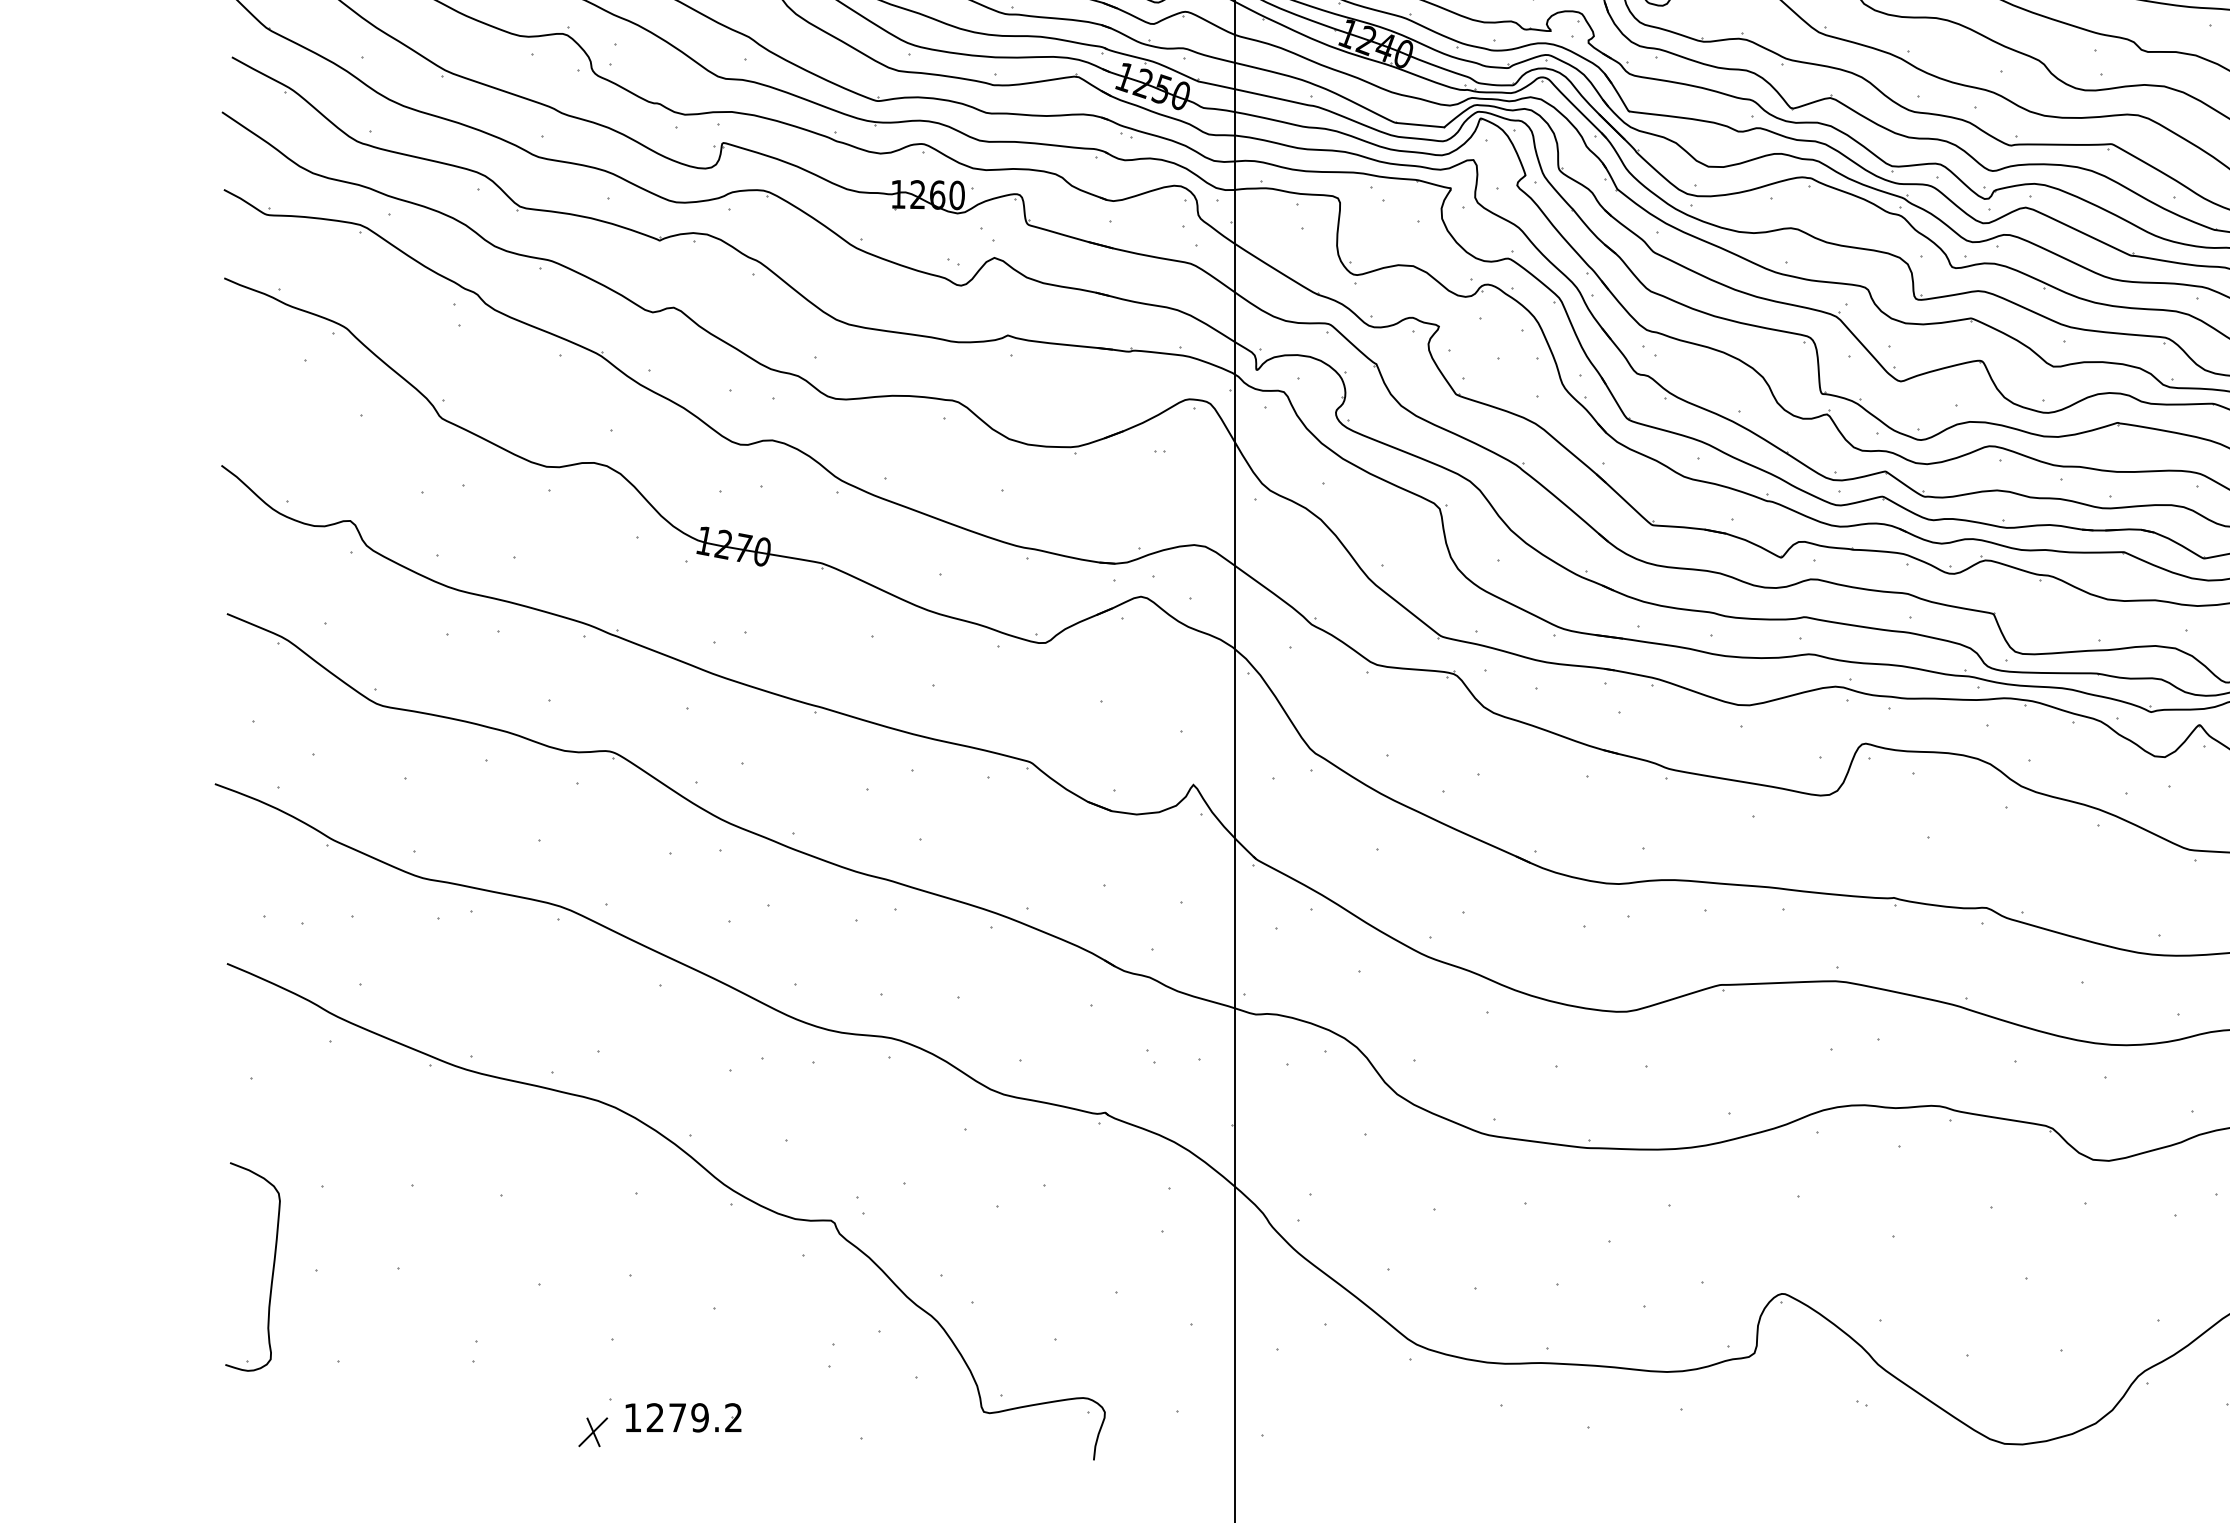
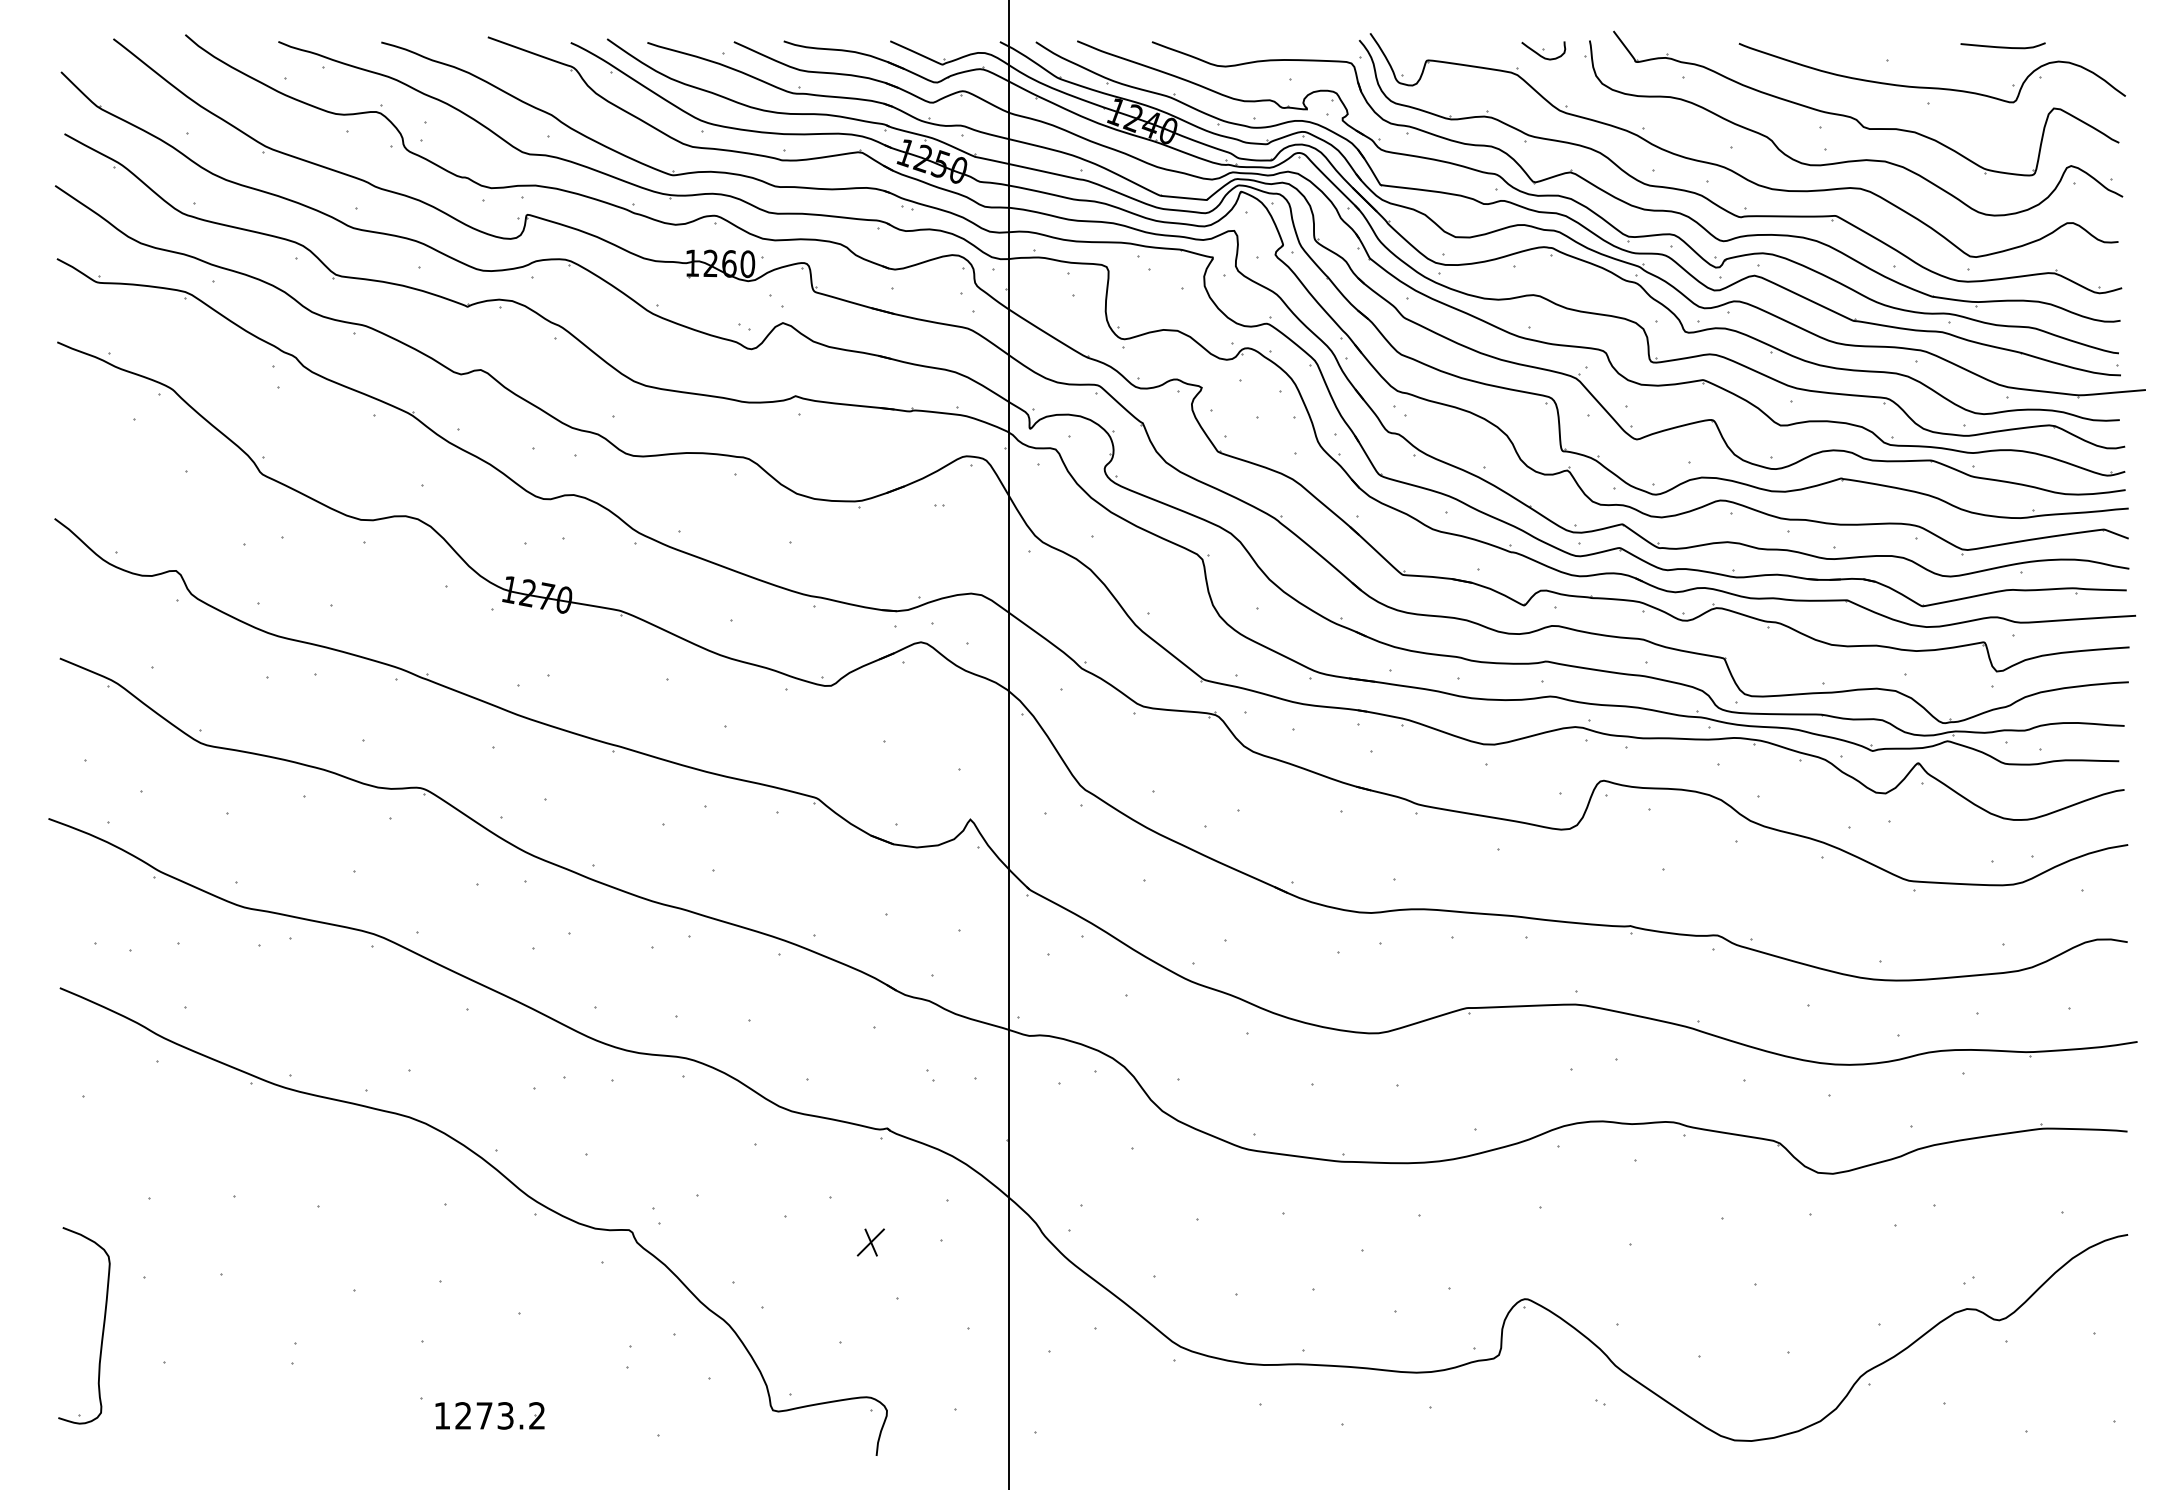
part: (272, 1268) -> (102, 1327), moved
text: (699, 1417) -> (505, 1415), 1279.2 -> 1273.2
part: (592, 1432) -> (870, 1242), moved

